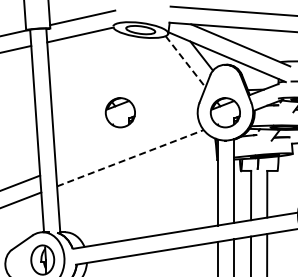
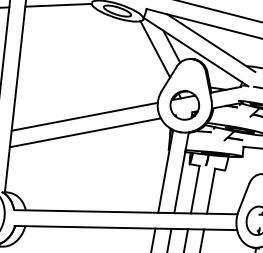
line: (185, 62) -> (155, 50), dashed -> solid
part: (119, 112) -> (82, 86), removed
line: (126, 142) -> (84, 116), added
line: (130, 158) -> (85, 133), dashed -> solid

